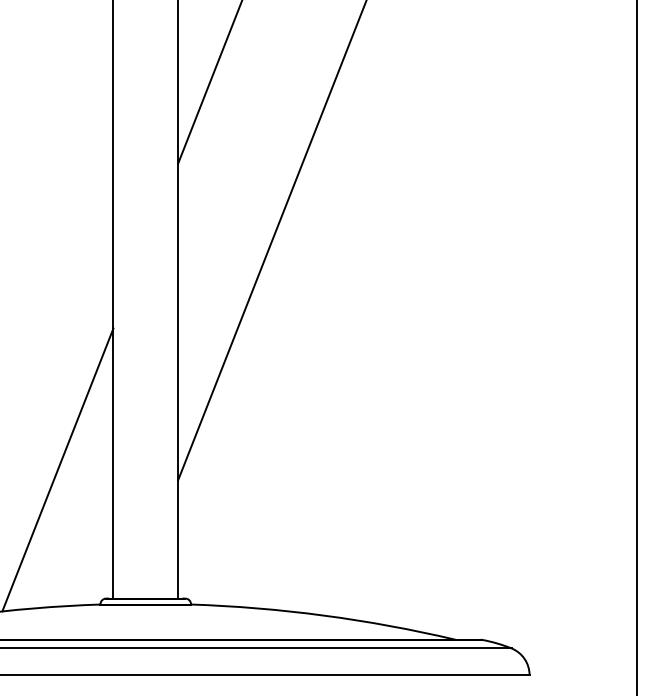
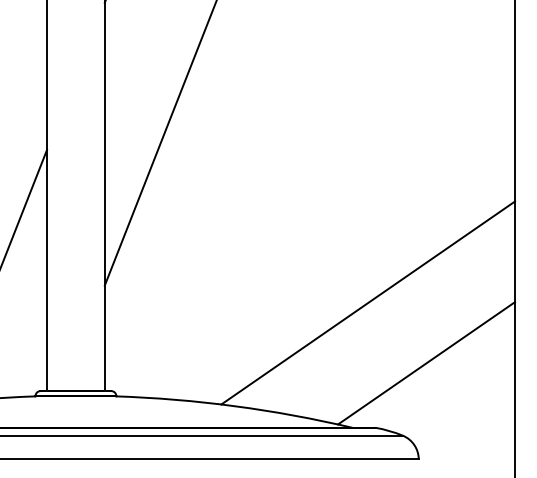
line: (472, 499) -> (367, 302), added
line: (538, 567) -> (426, 363), added

